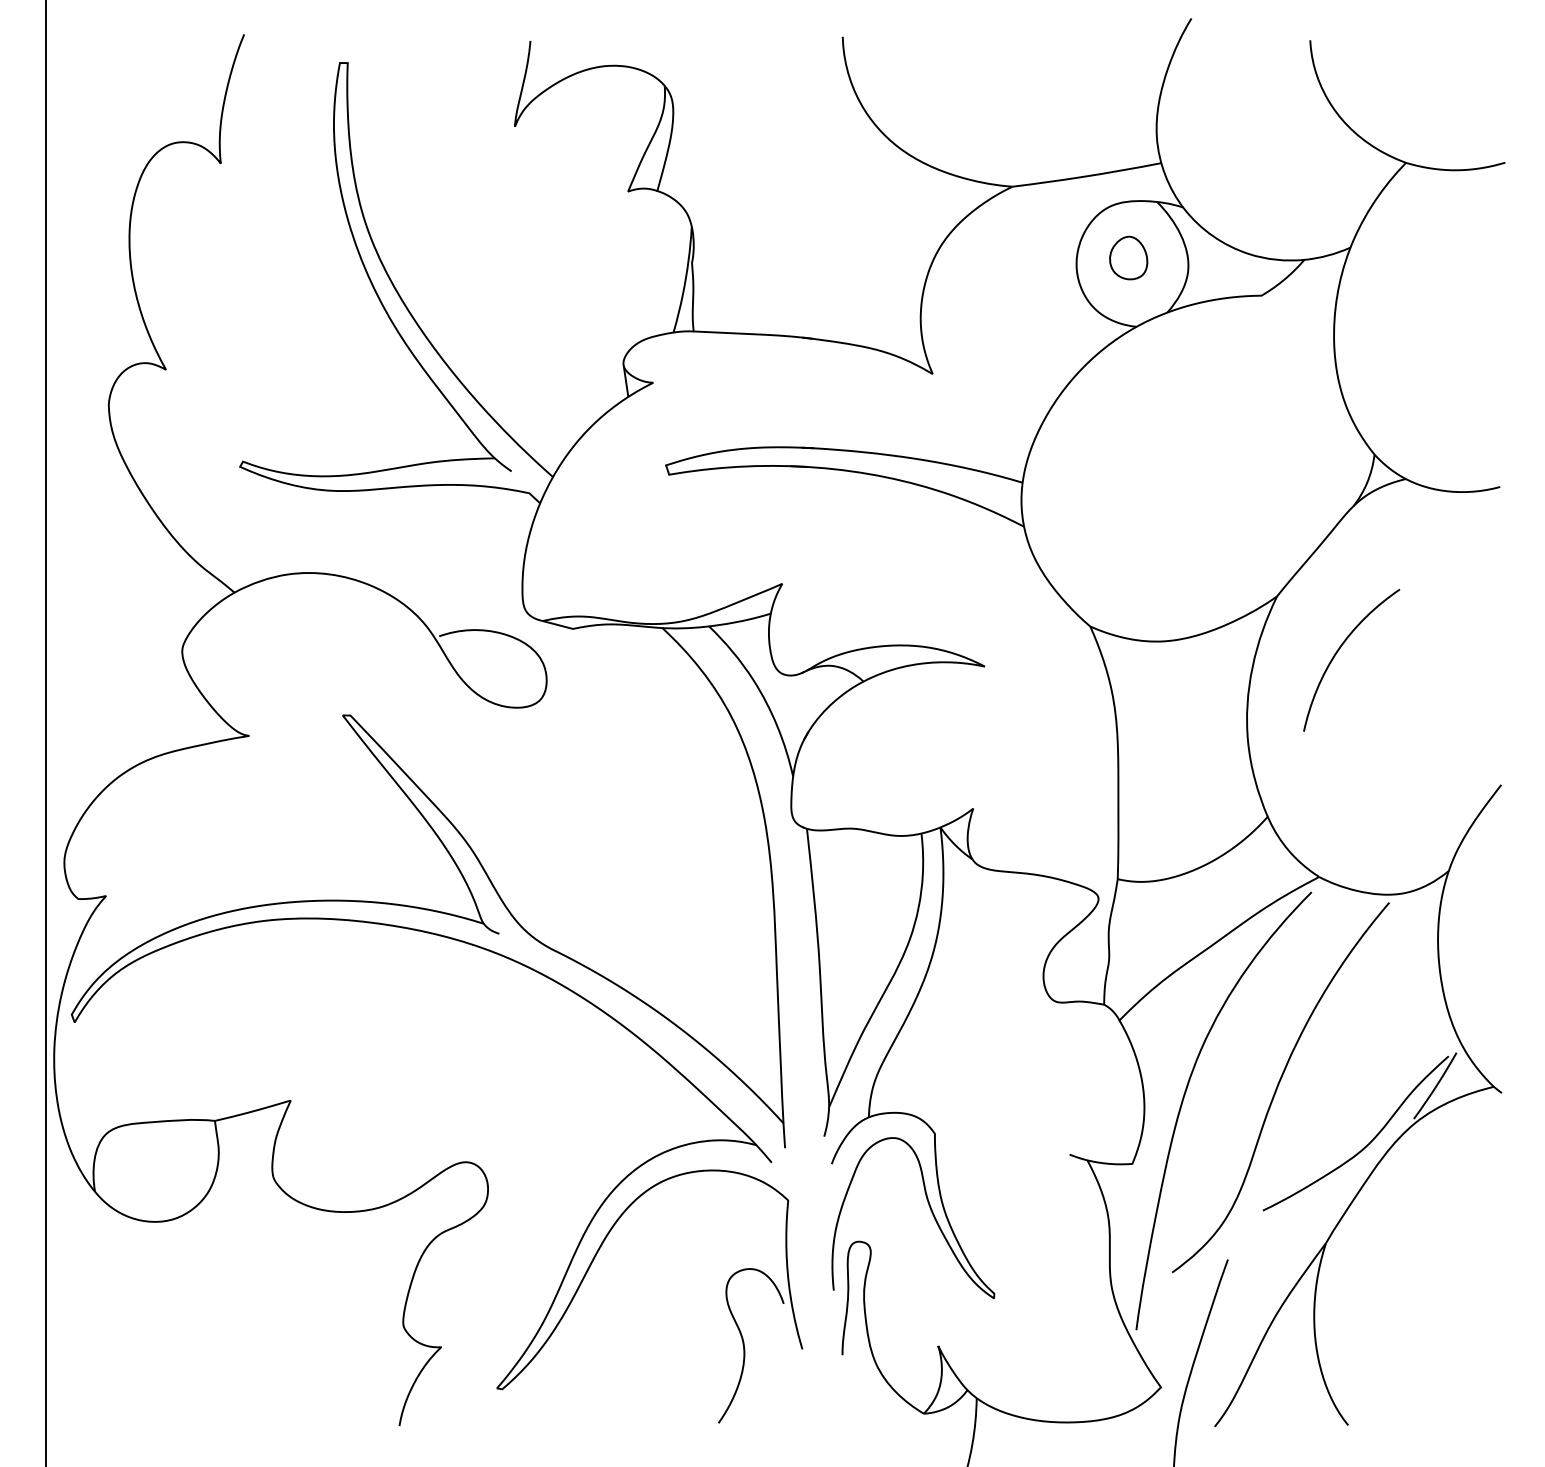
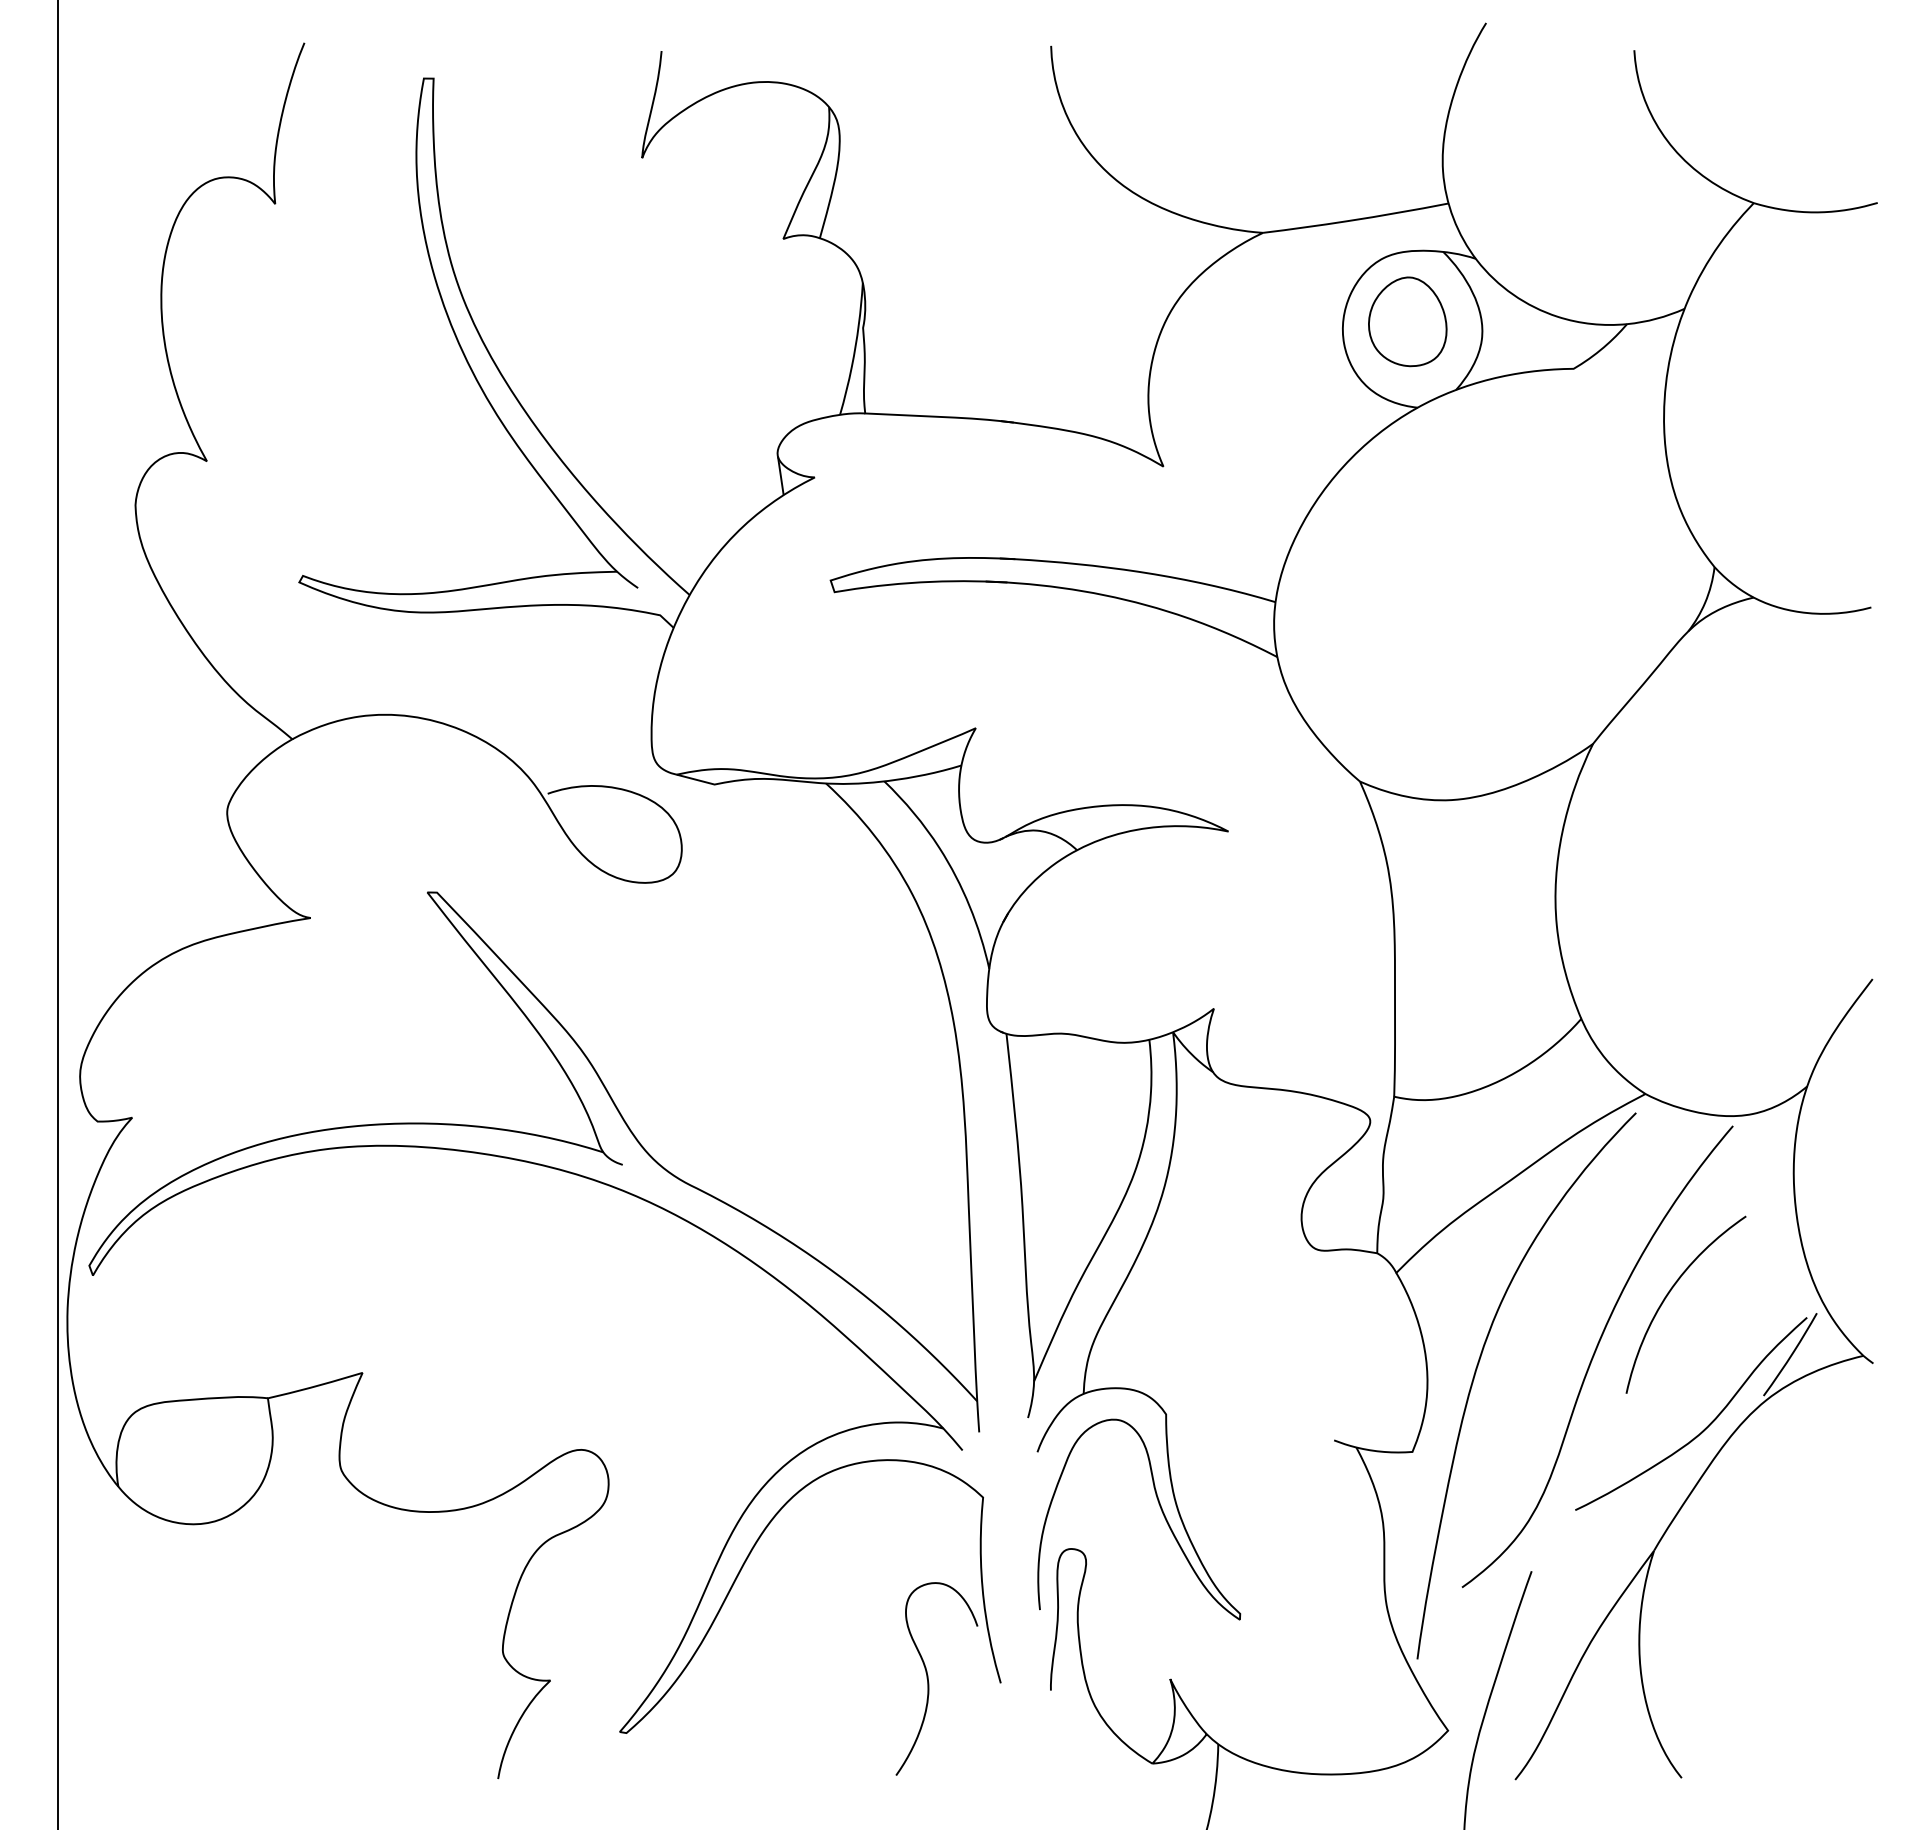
part: (1128, 257) -> (1407, 321), size x1.67
curve: (1339, 650) -> (1670, 1292), moved

